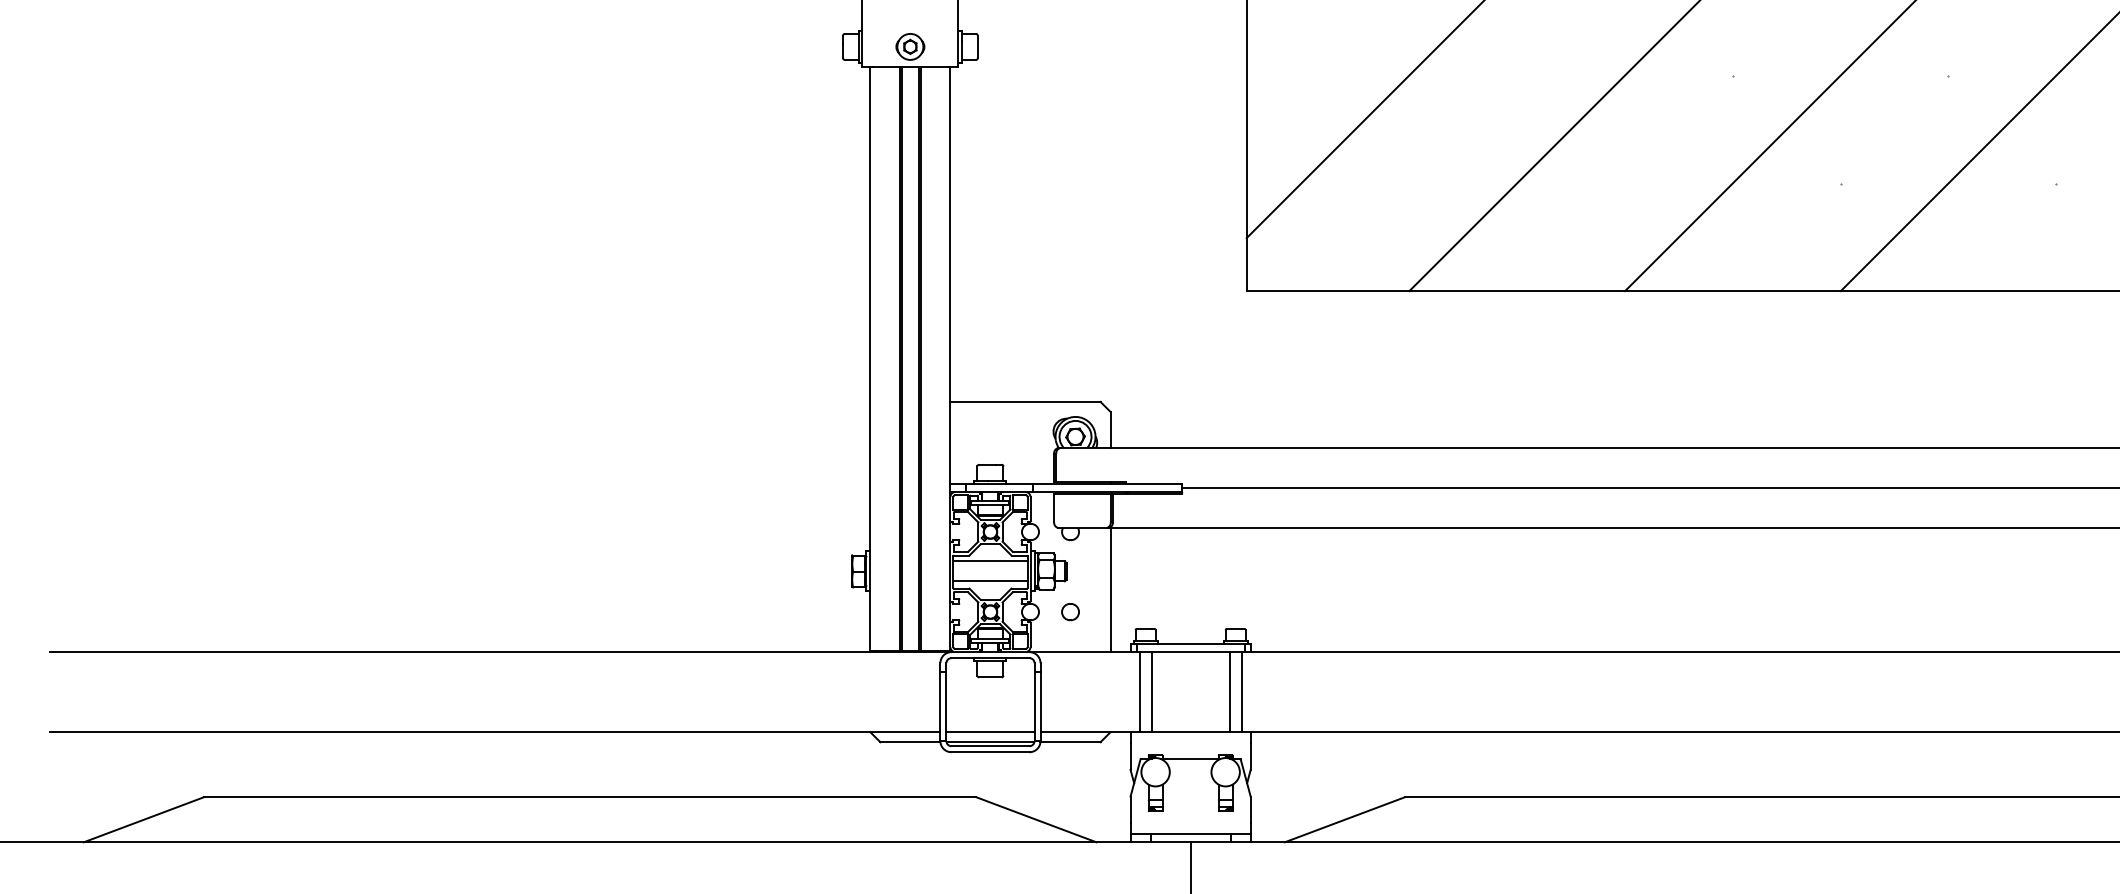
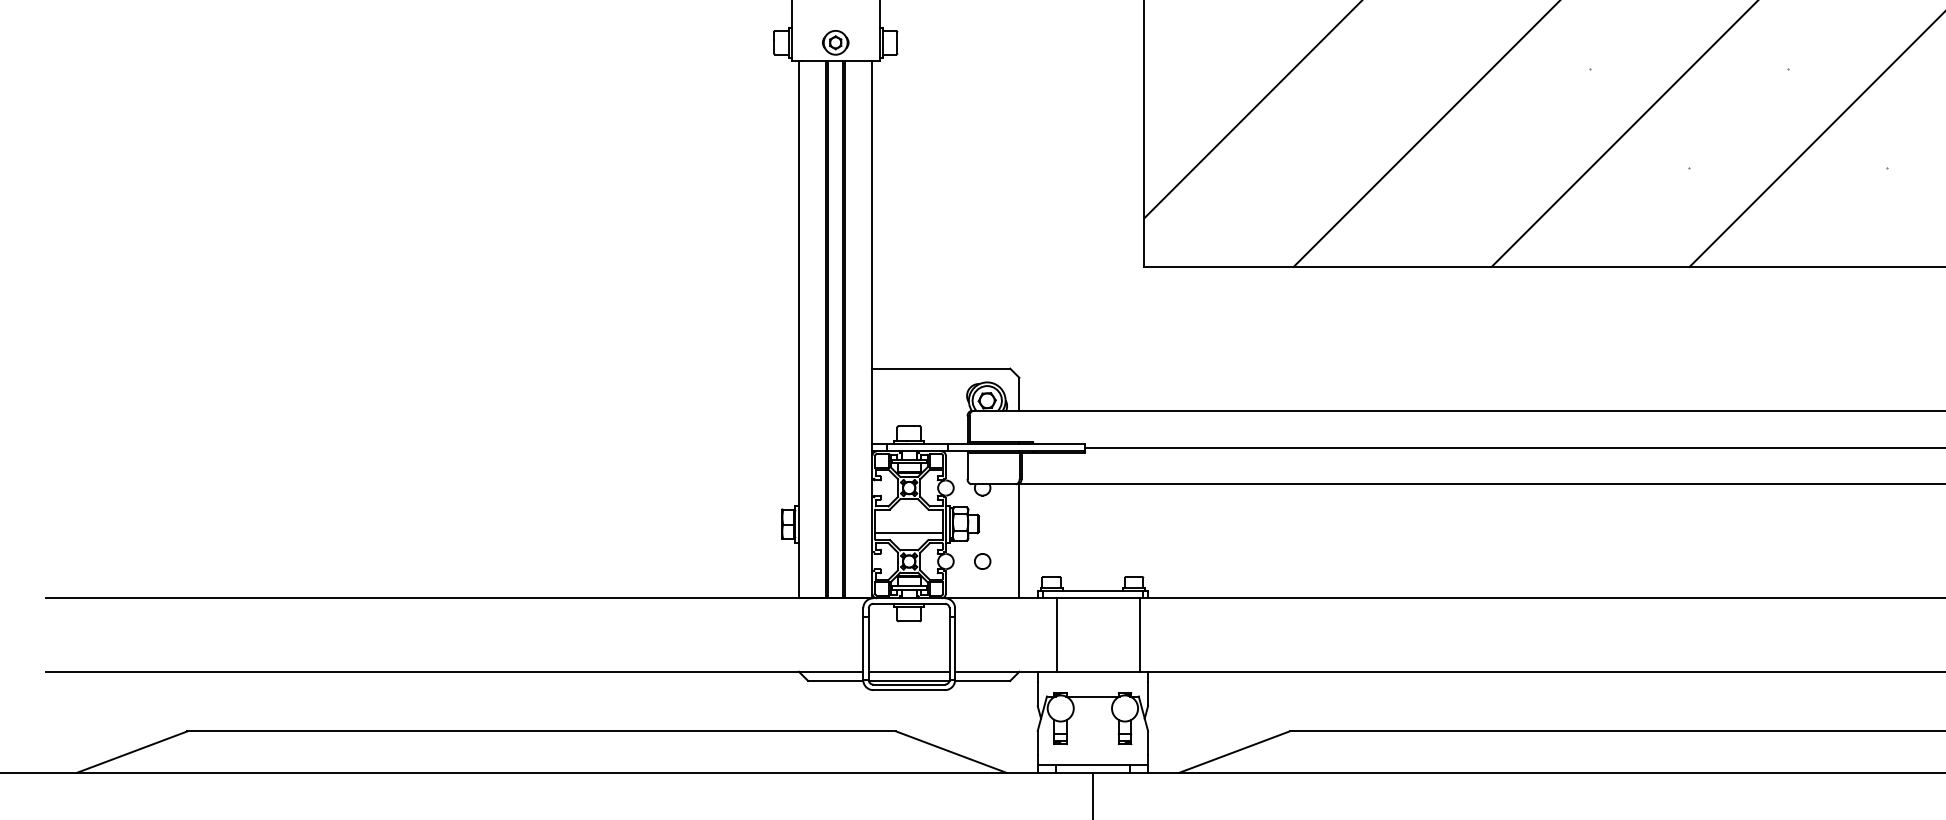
line: (990, 561) -> (909, 515), removed
line: (1139, 692) -> (1045, 635), removed
line: (1229, 692) -> (1128, 635), removed

